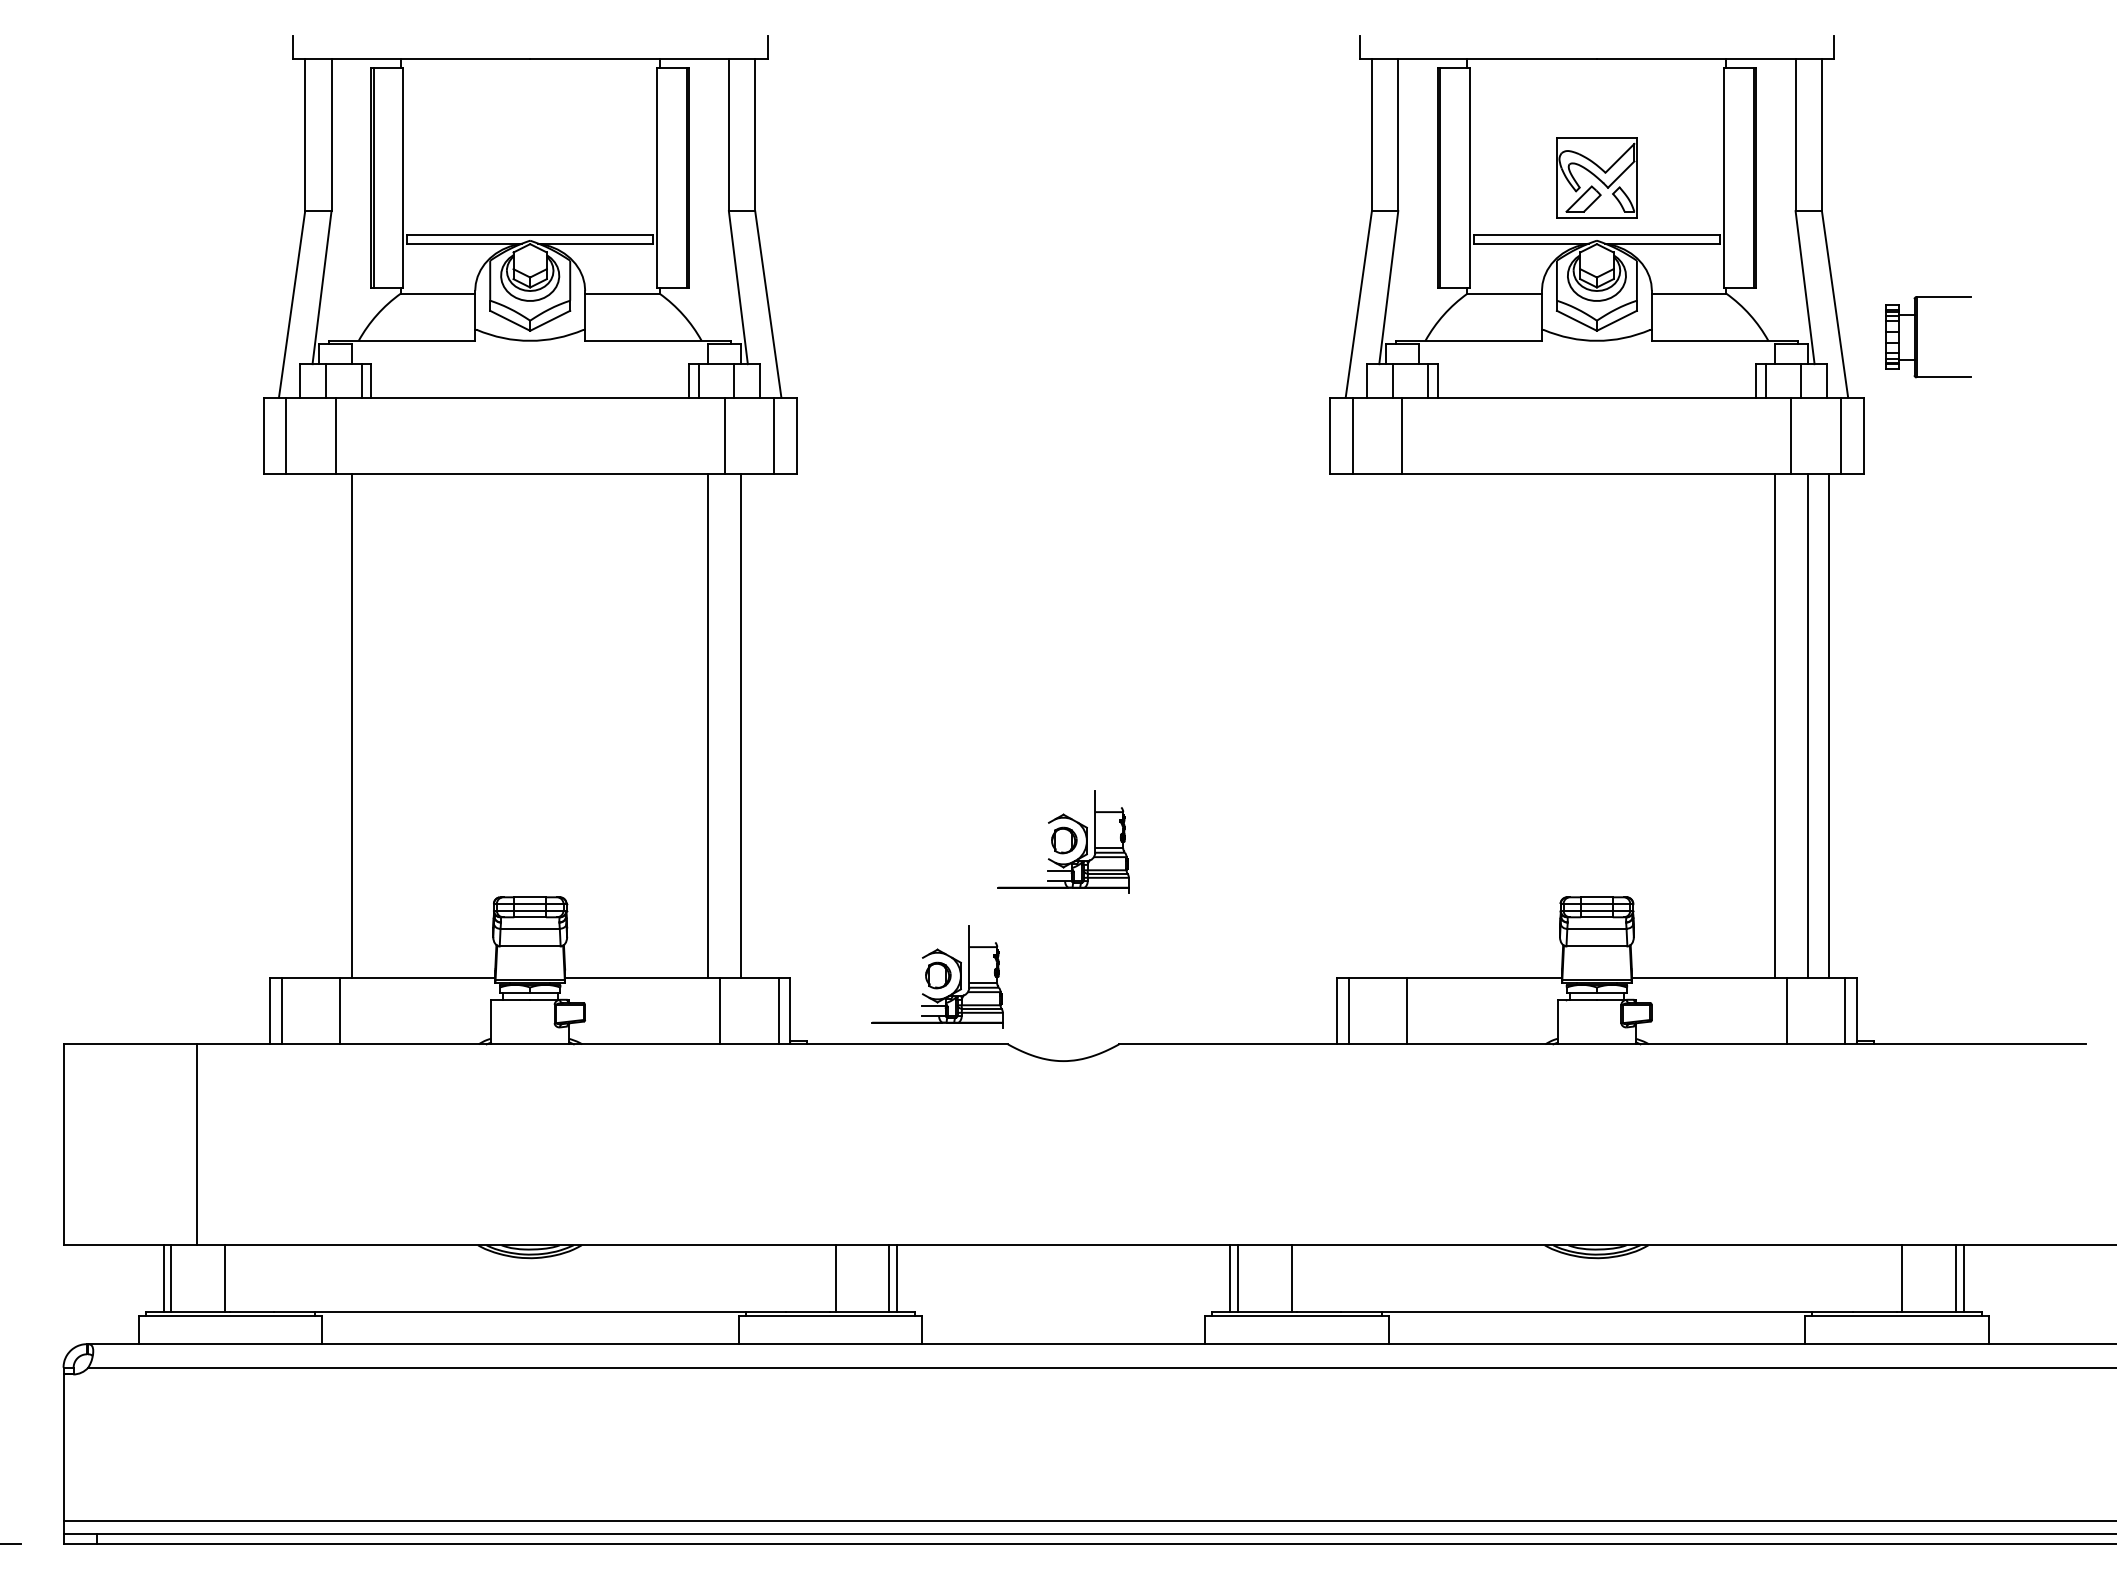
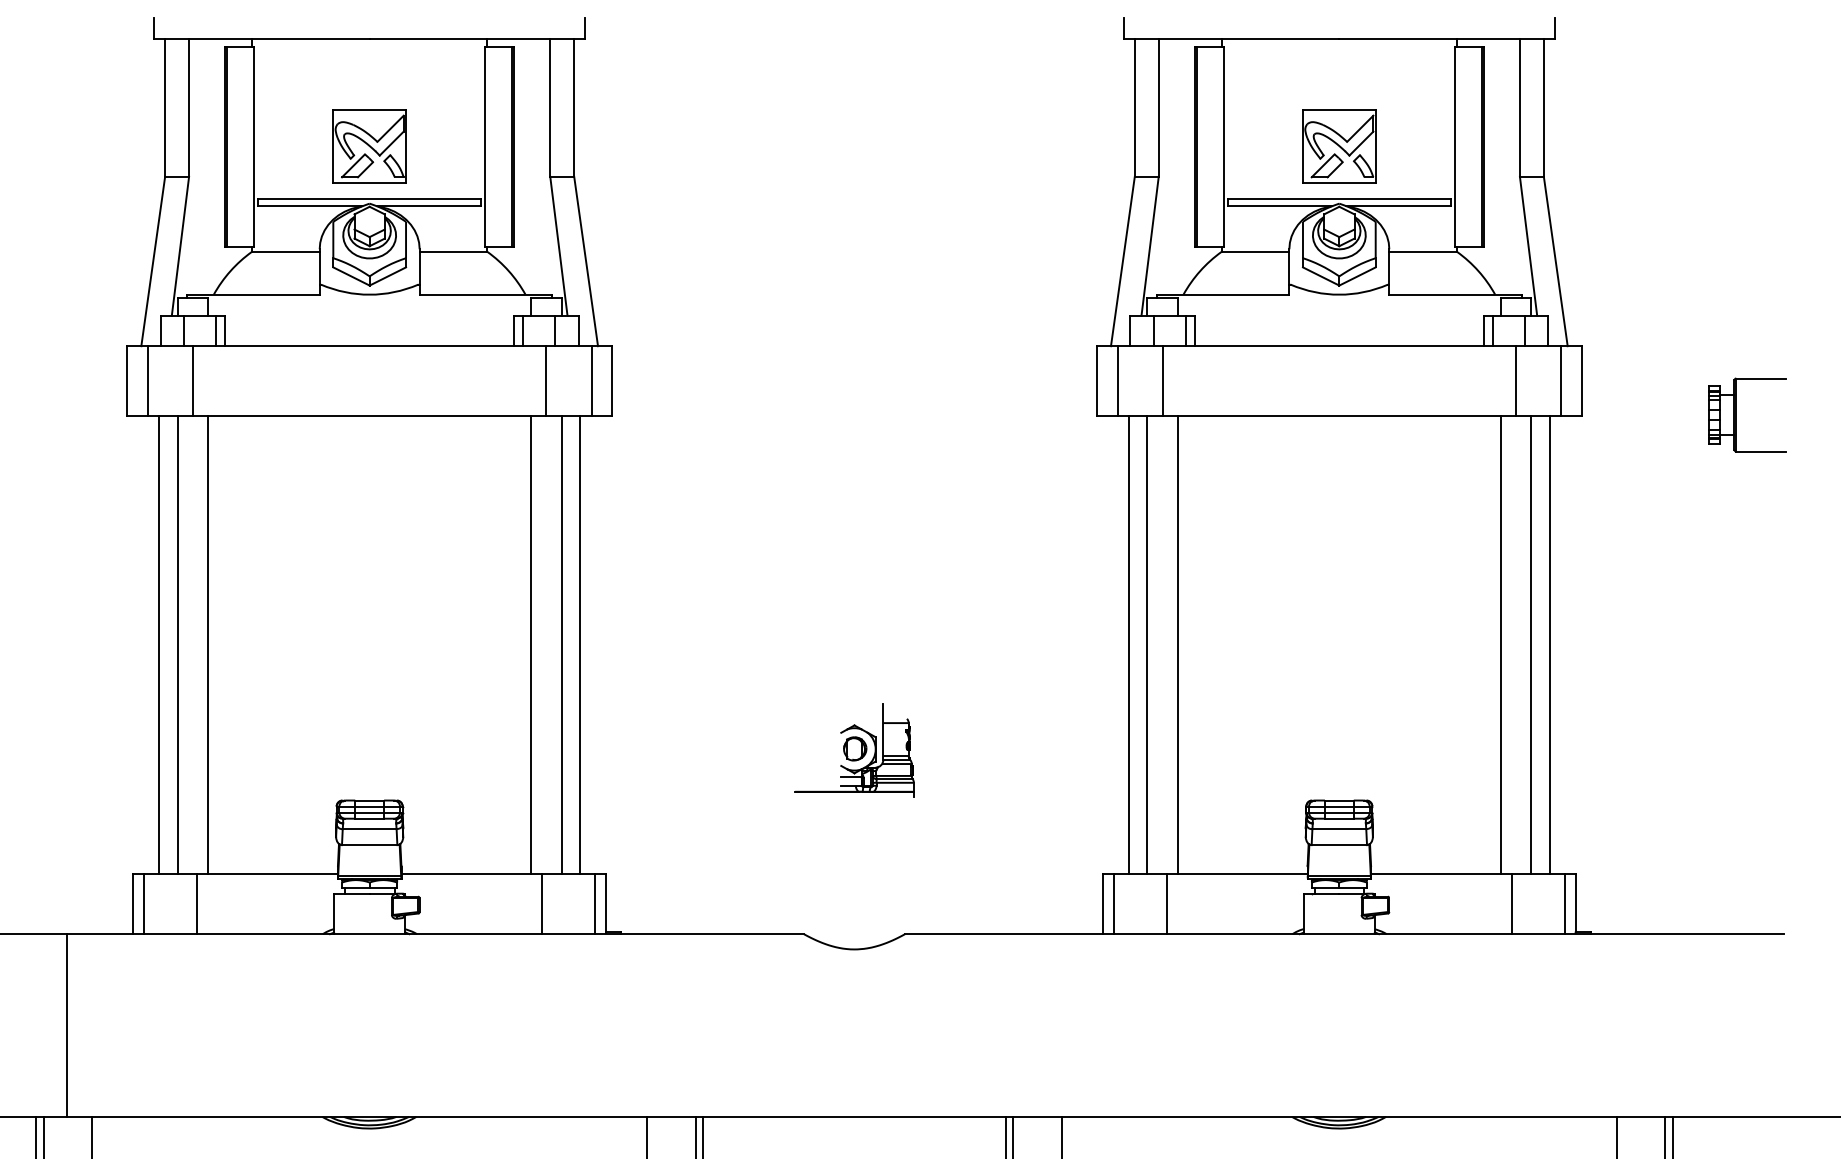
part: (529, 177) -> (369, 146), added
part: (1917, 337) -> (1737, 415), moved
line: (298, 726) -> (159, 645), added
line: (319, 726) -> (178, 645), added
line: (761, 726) -> (579, 645), added
line: (1365, 726) -> (1128, 645), added
line: (1385, 726) -> (1147, 645), added
line: (1419, 726) -> (1178, 645), added
part: (937, 976) -> (739, 872), removed

